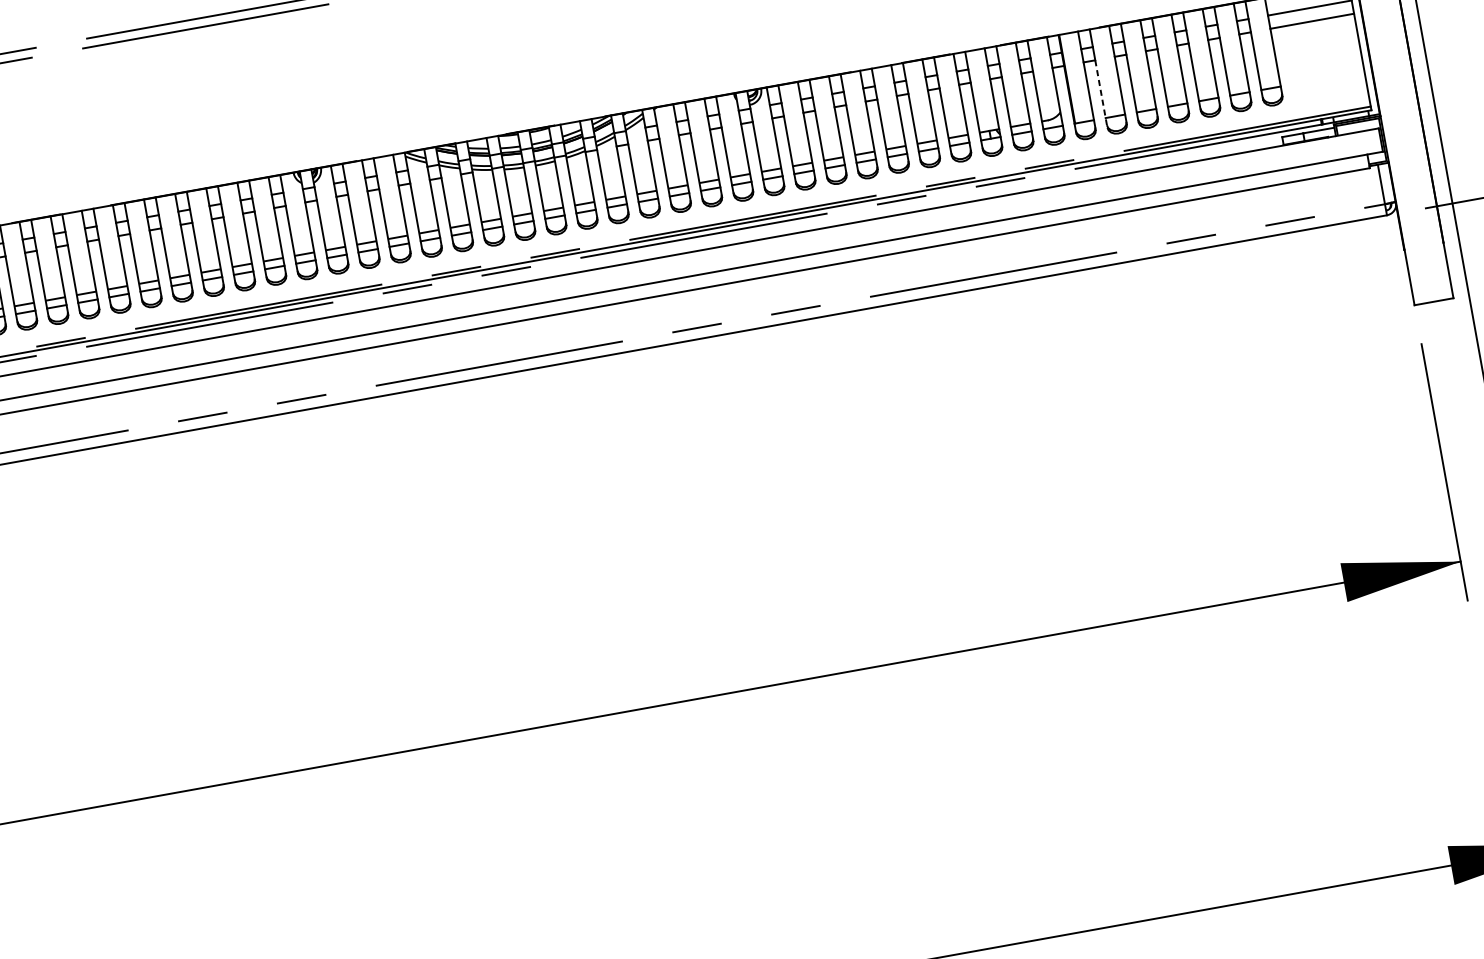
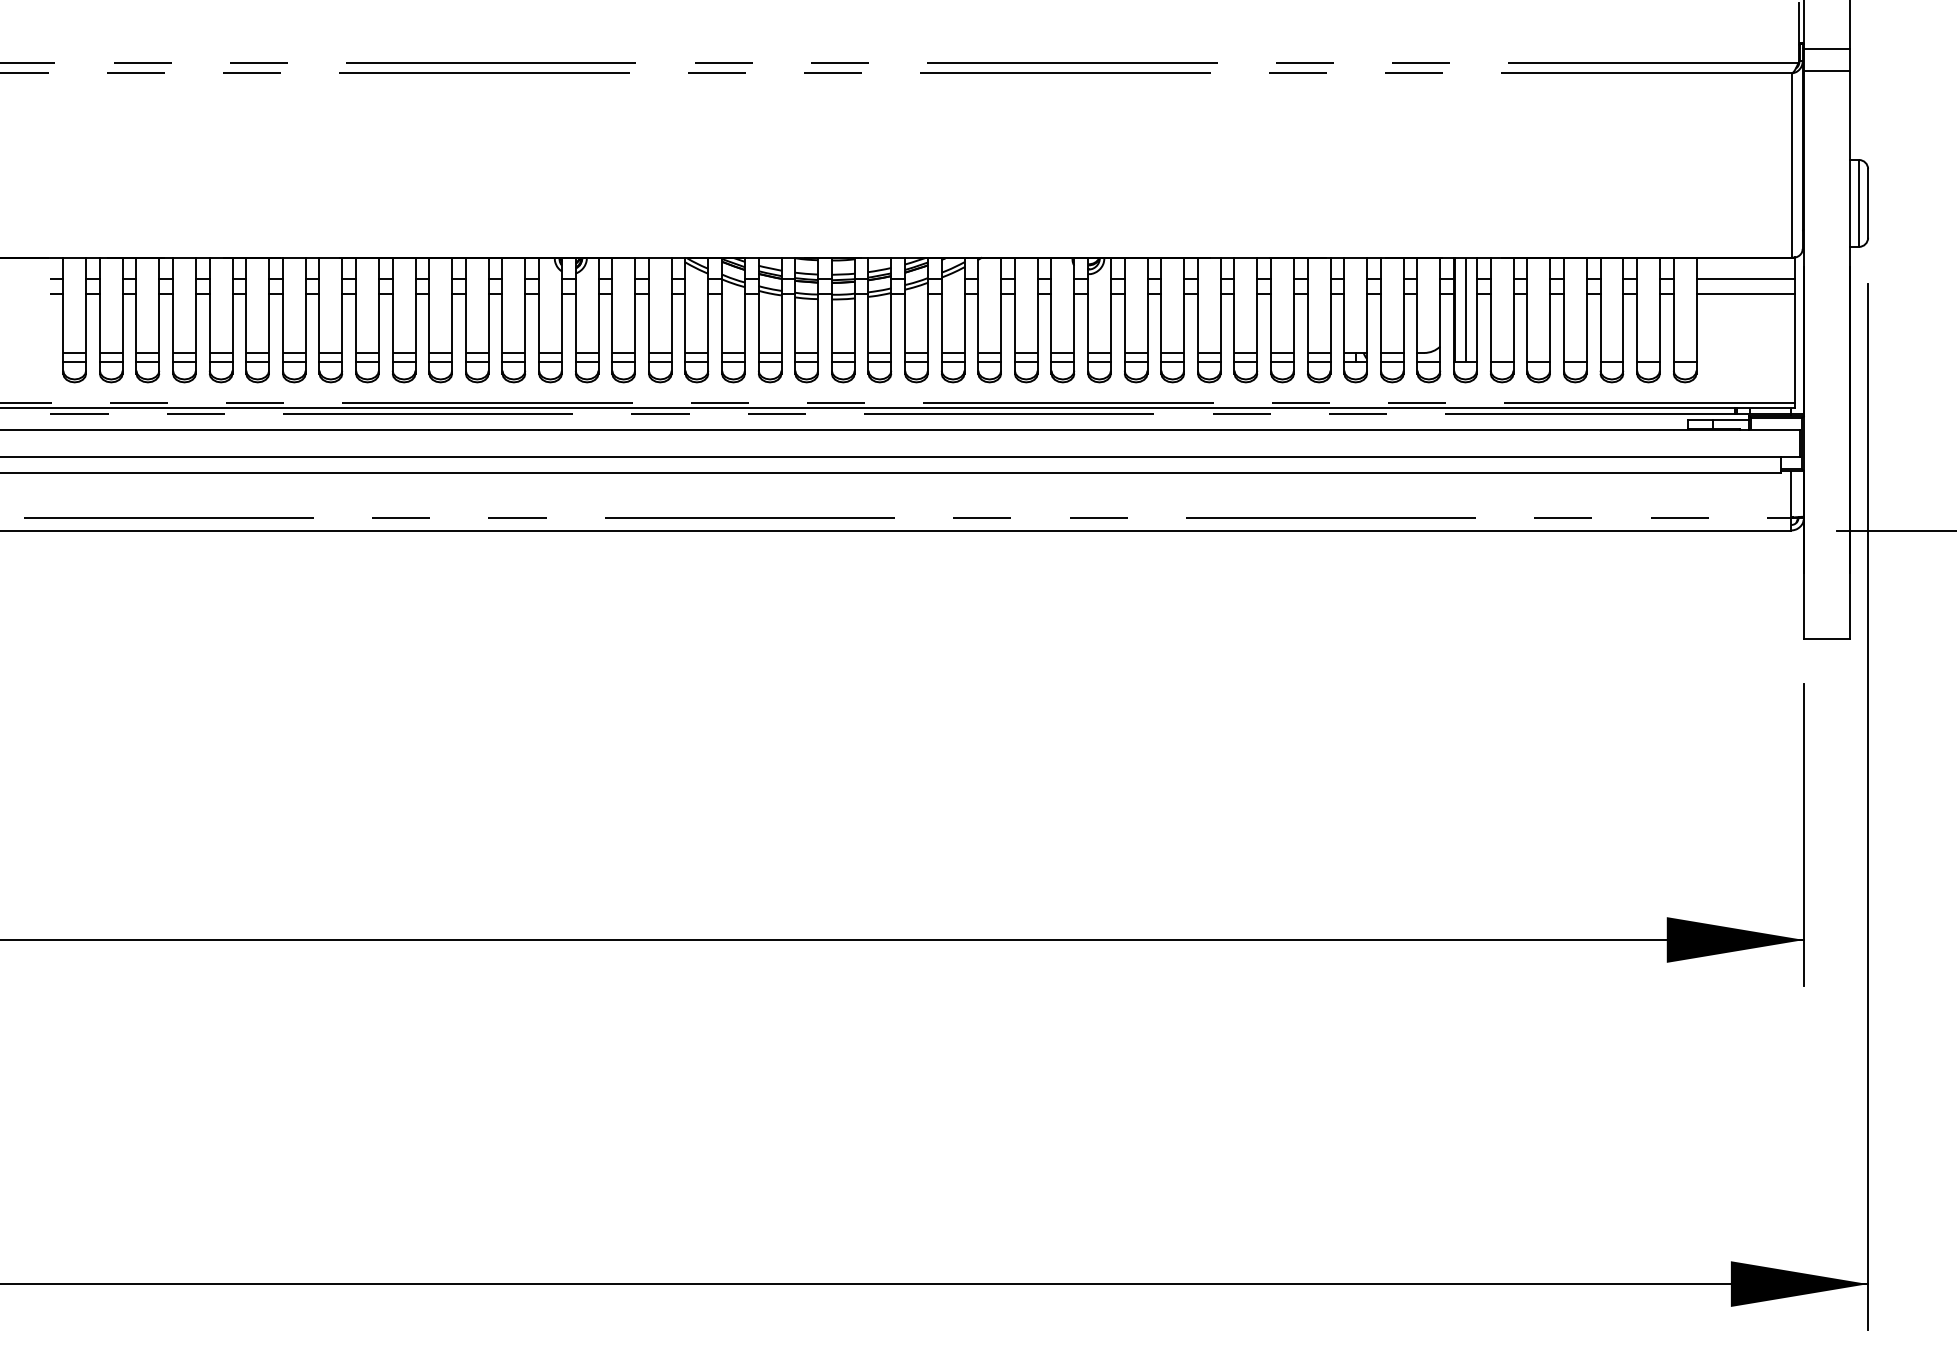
line: (1076, 77) -> (1465, 310), added
line: (1101, 93) -> (1490, 333), dashed -> solid

